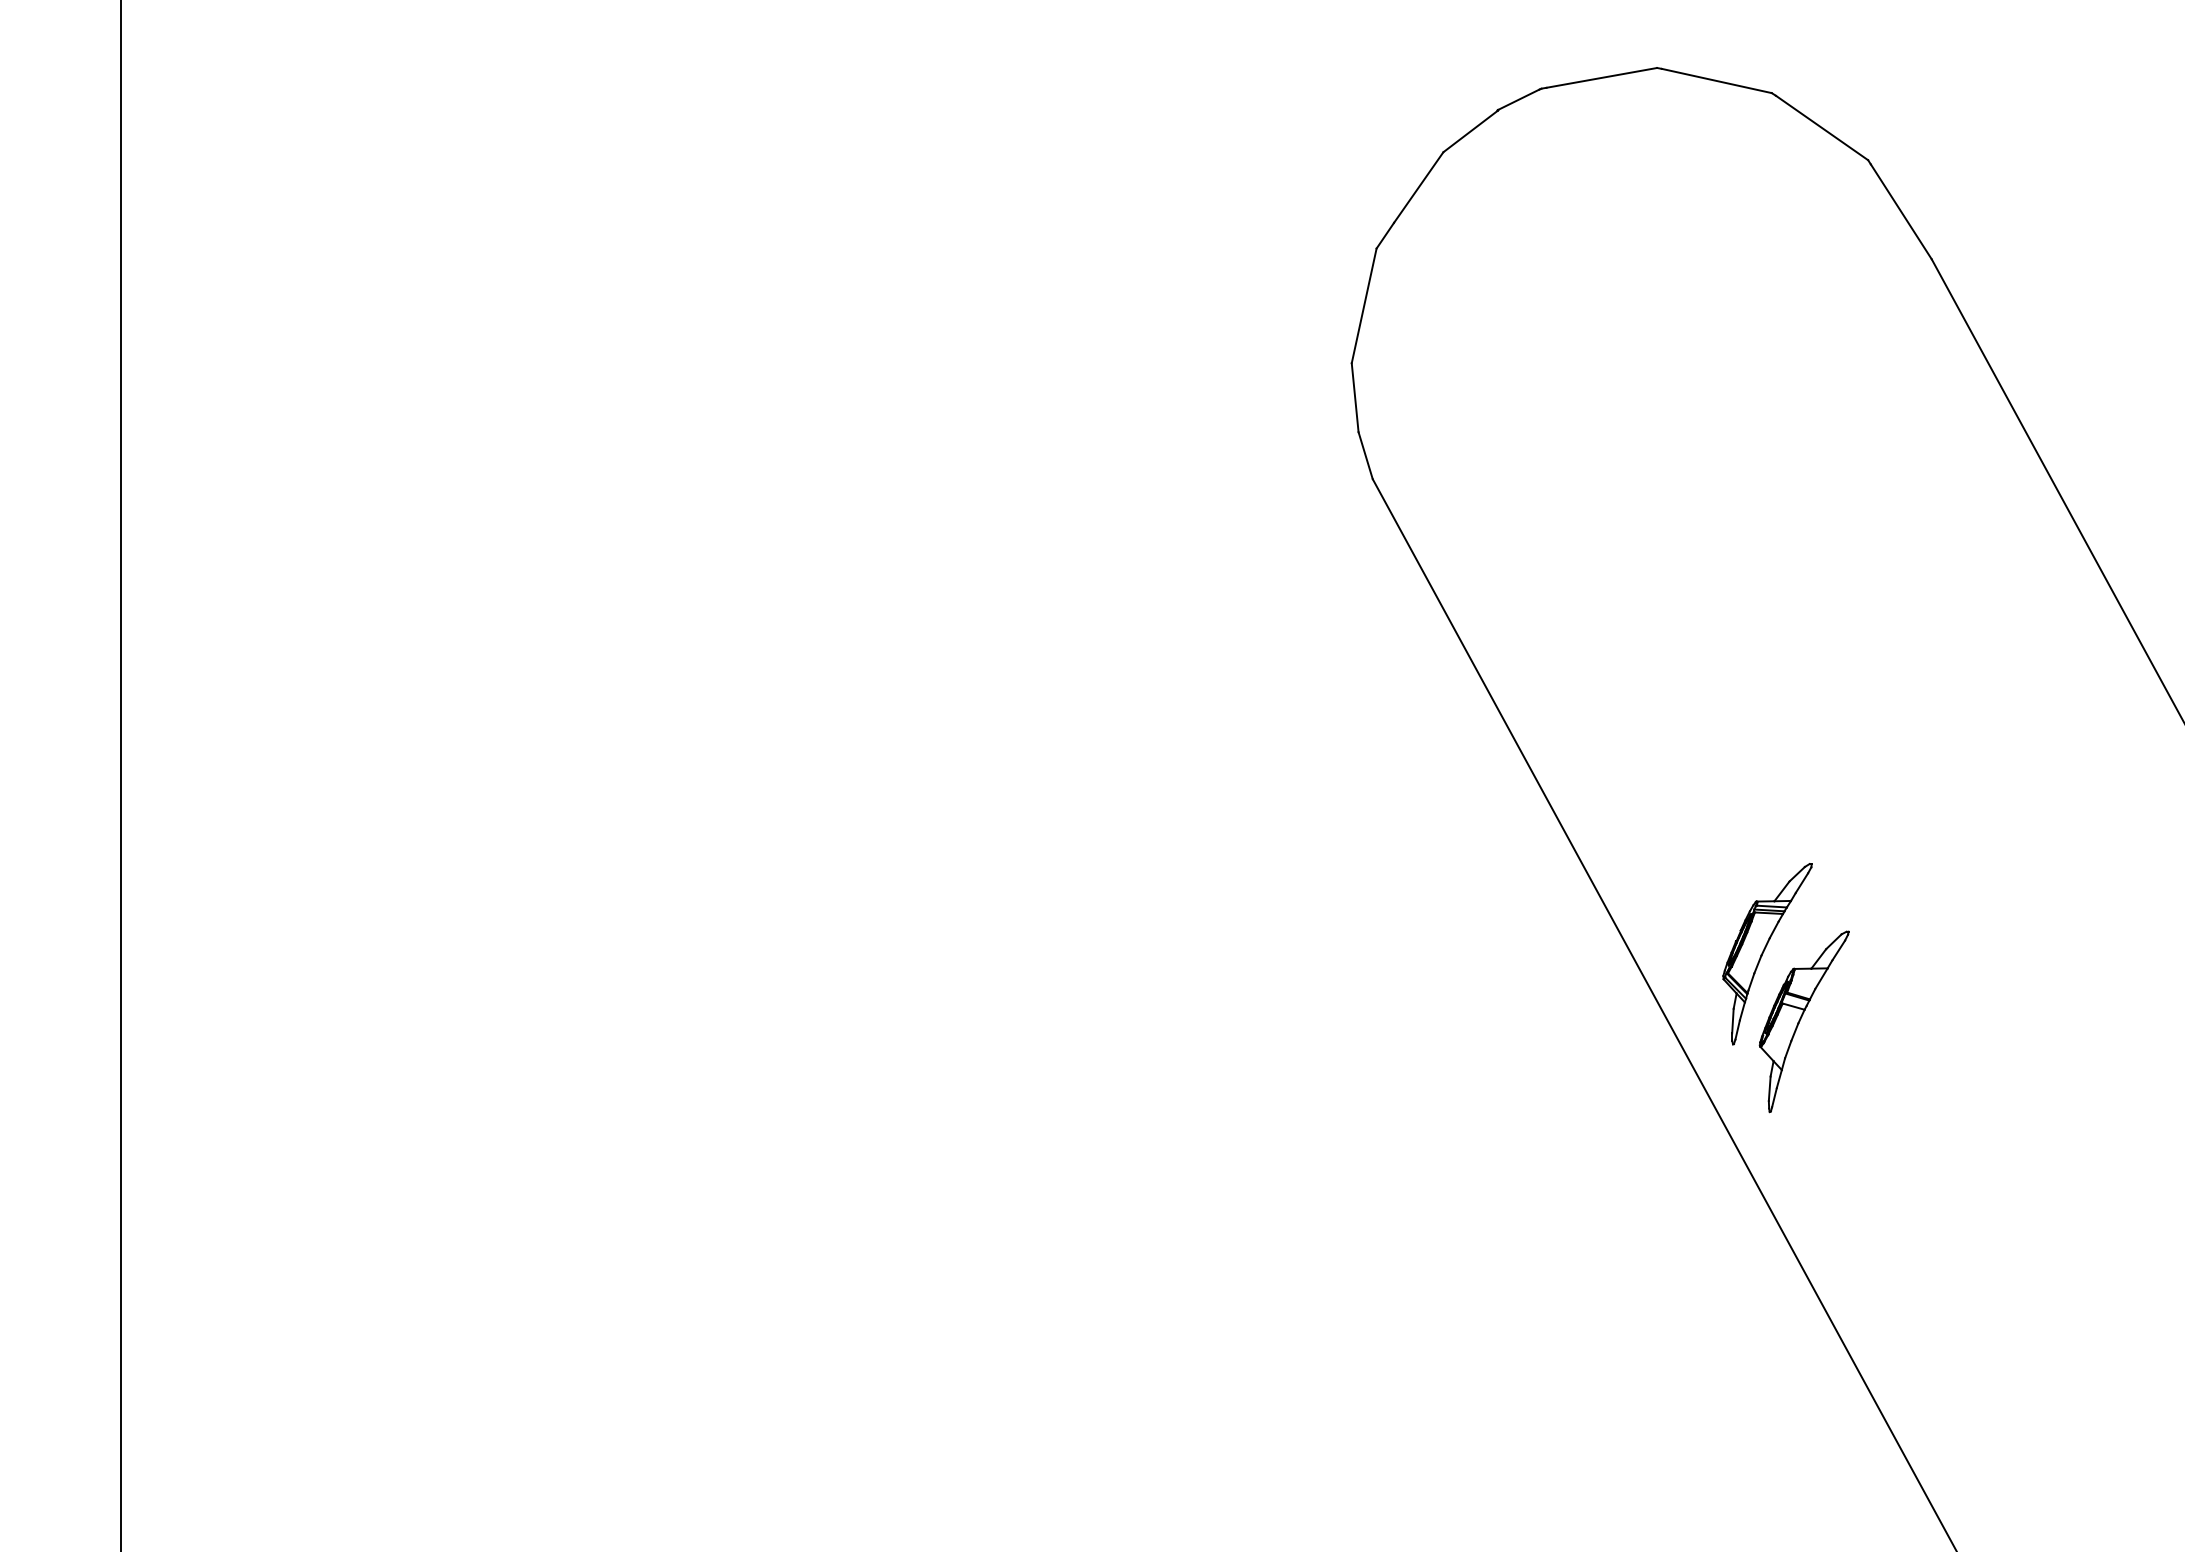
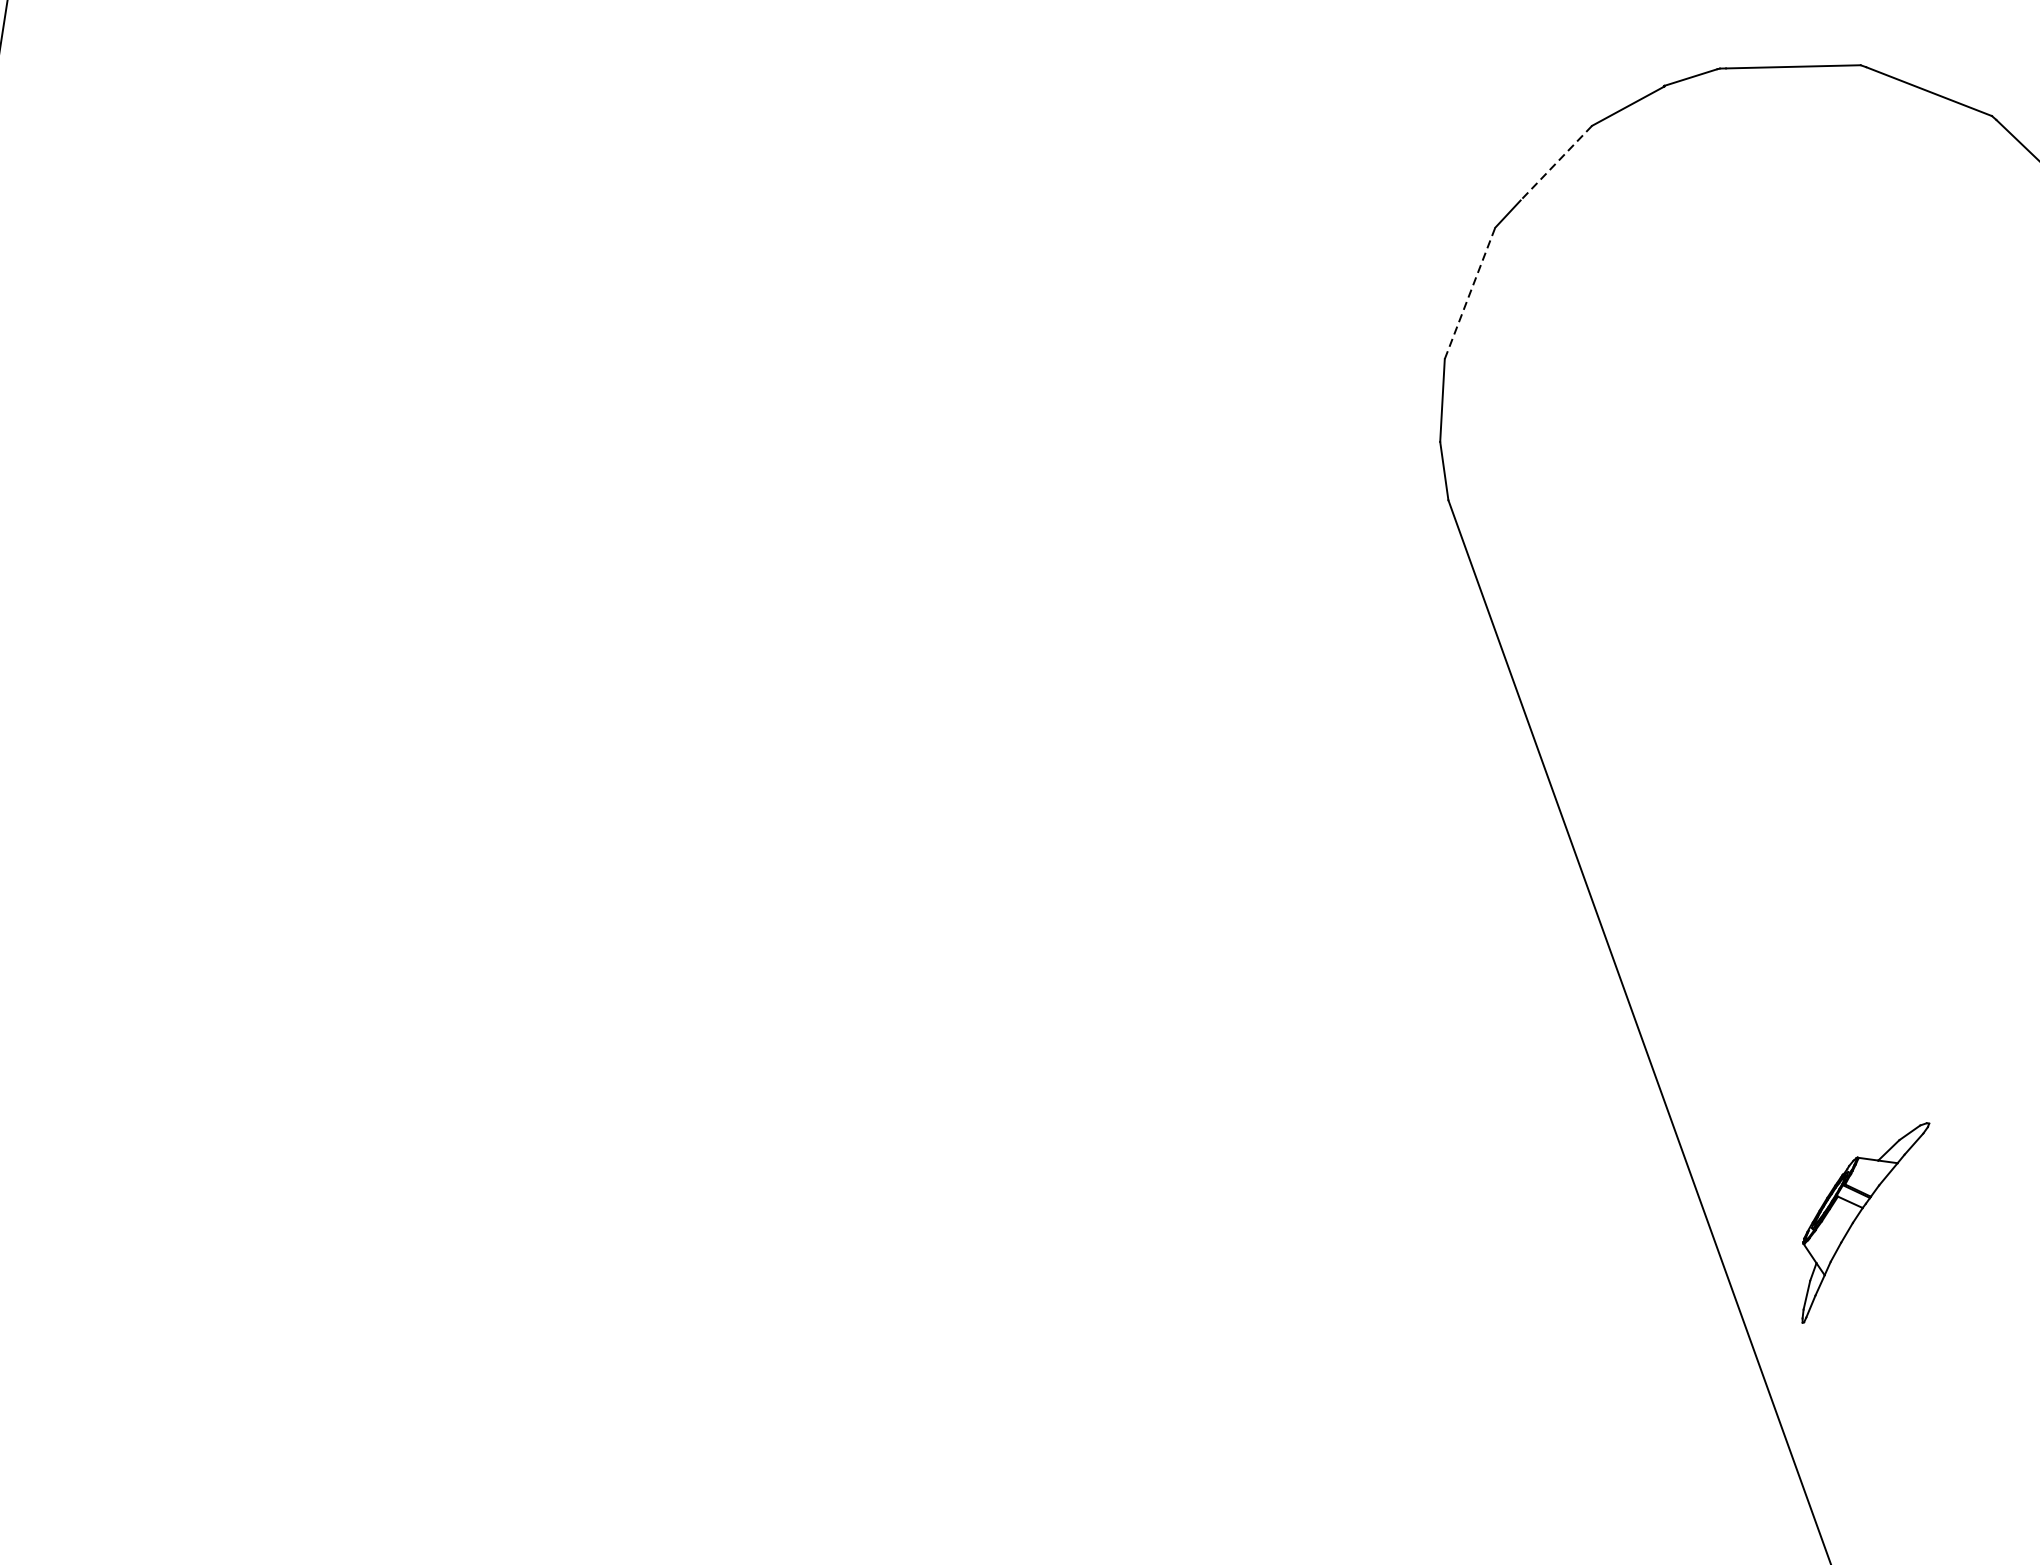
line: (1418, 187) -> (1556, 163), solid -> dashed
line: (1364, 305) -> (1470, 292), solid -> dashed
part: (1767, 954) -> (1828, 1135), removed

